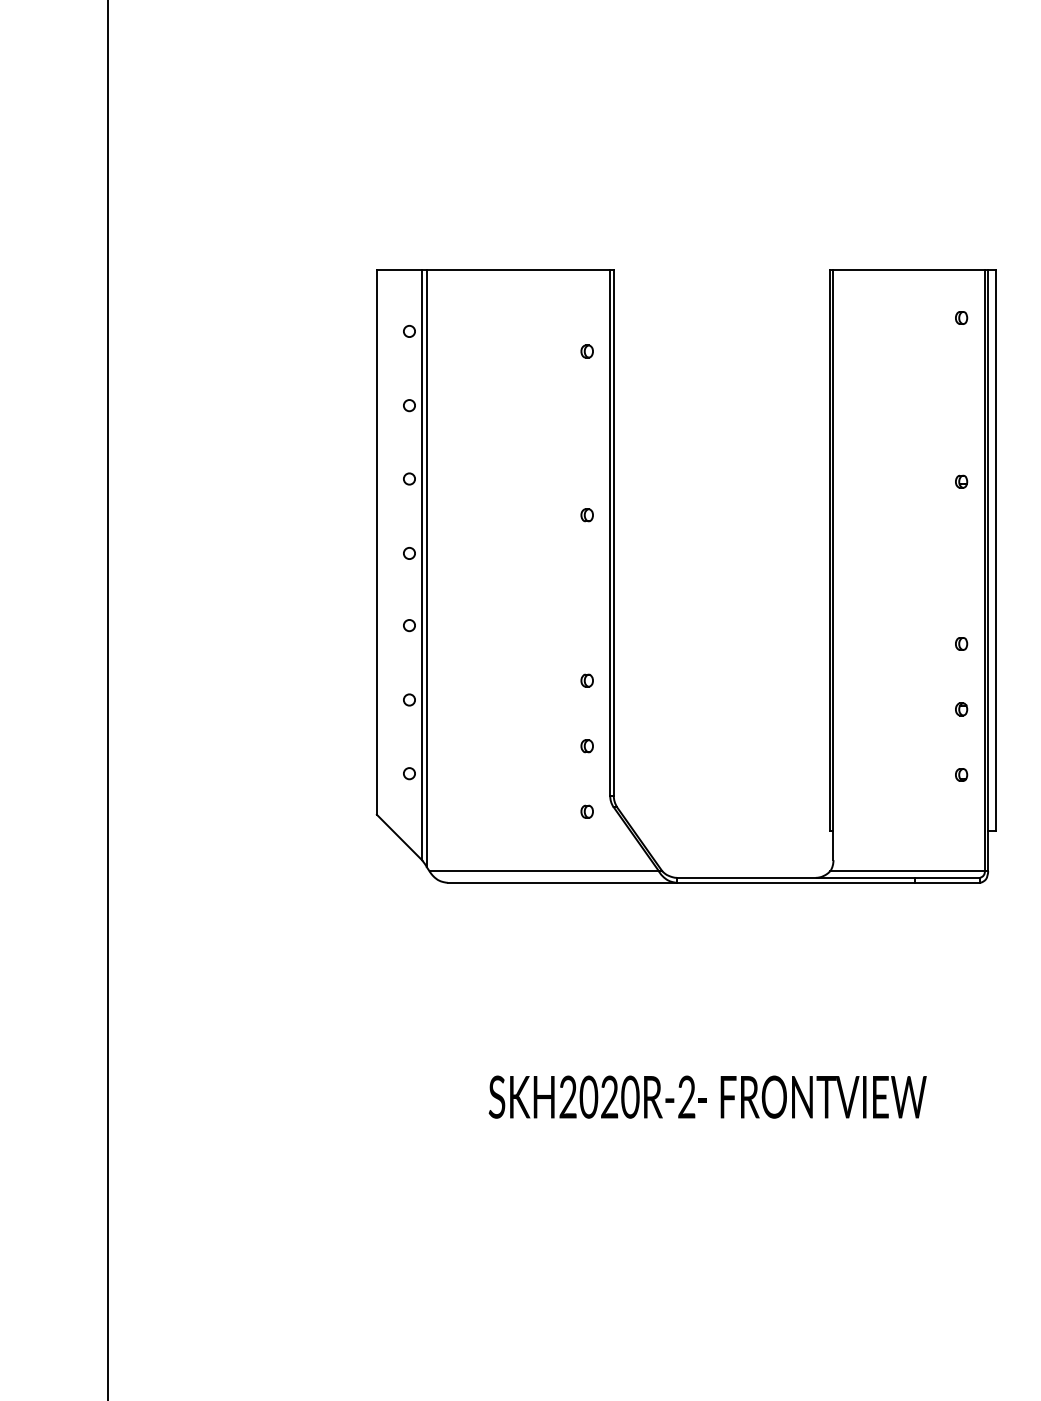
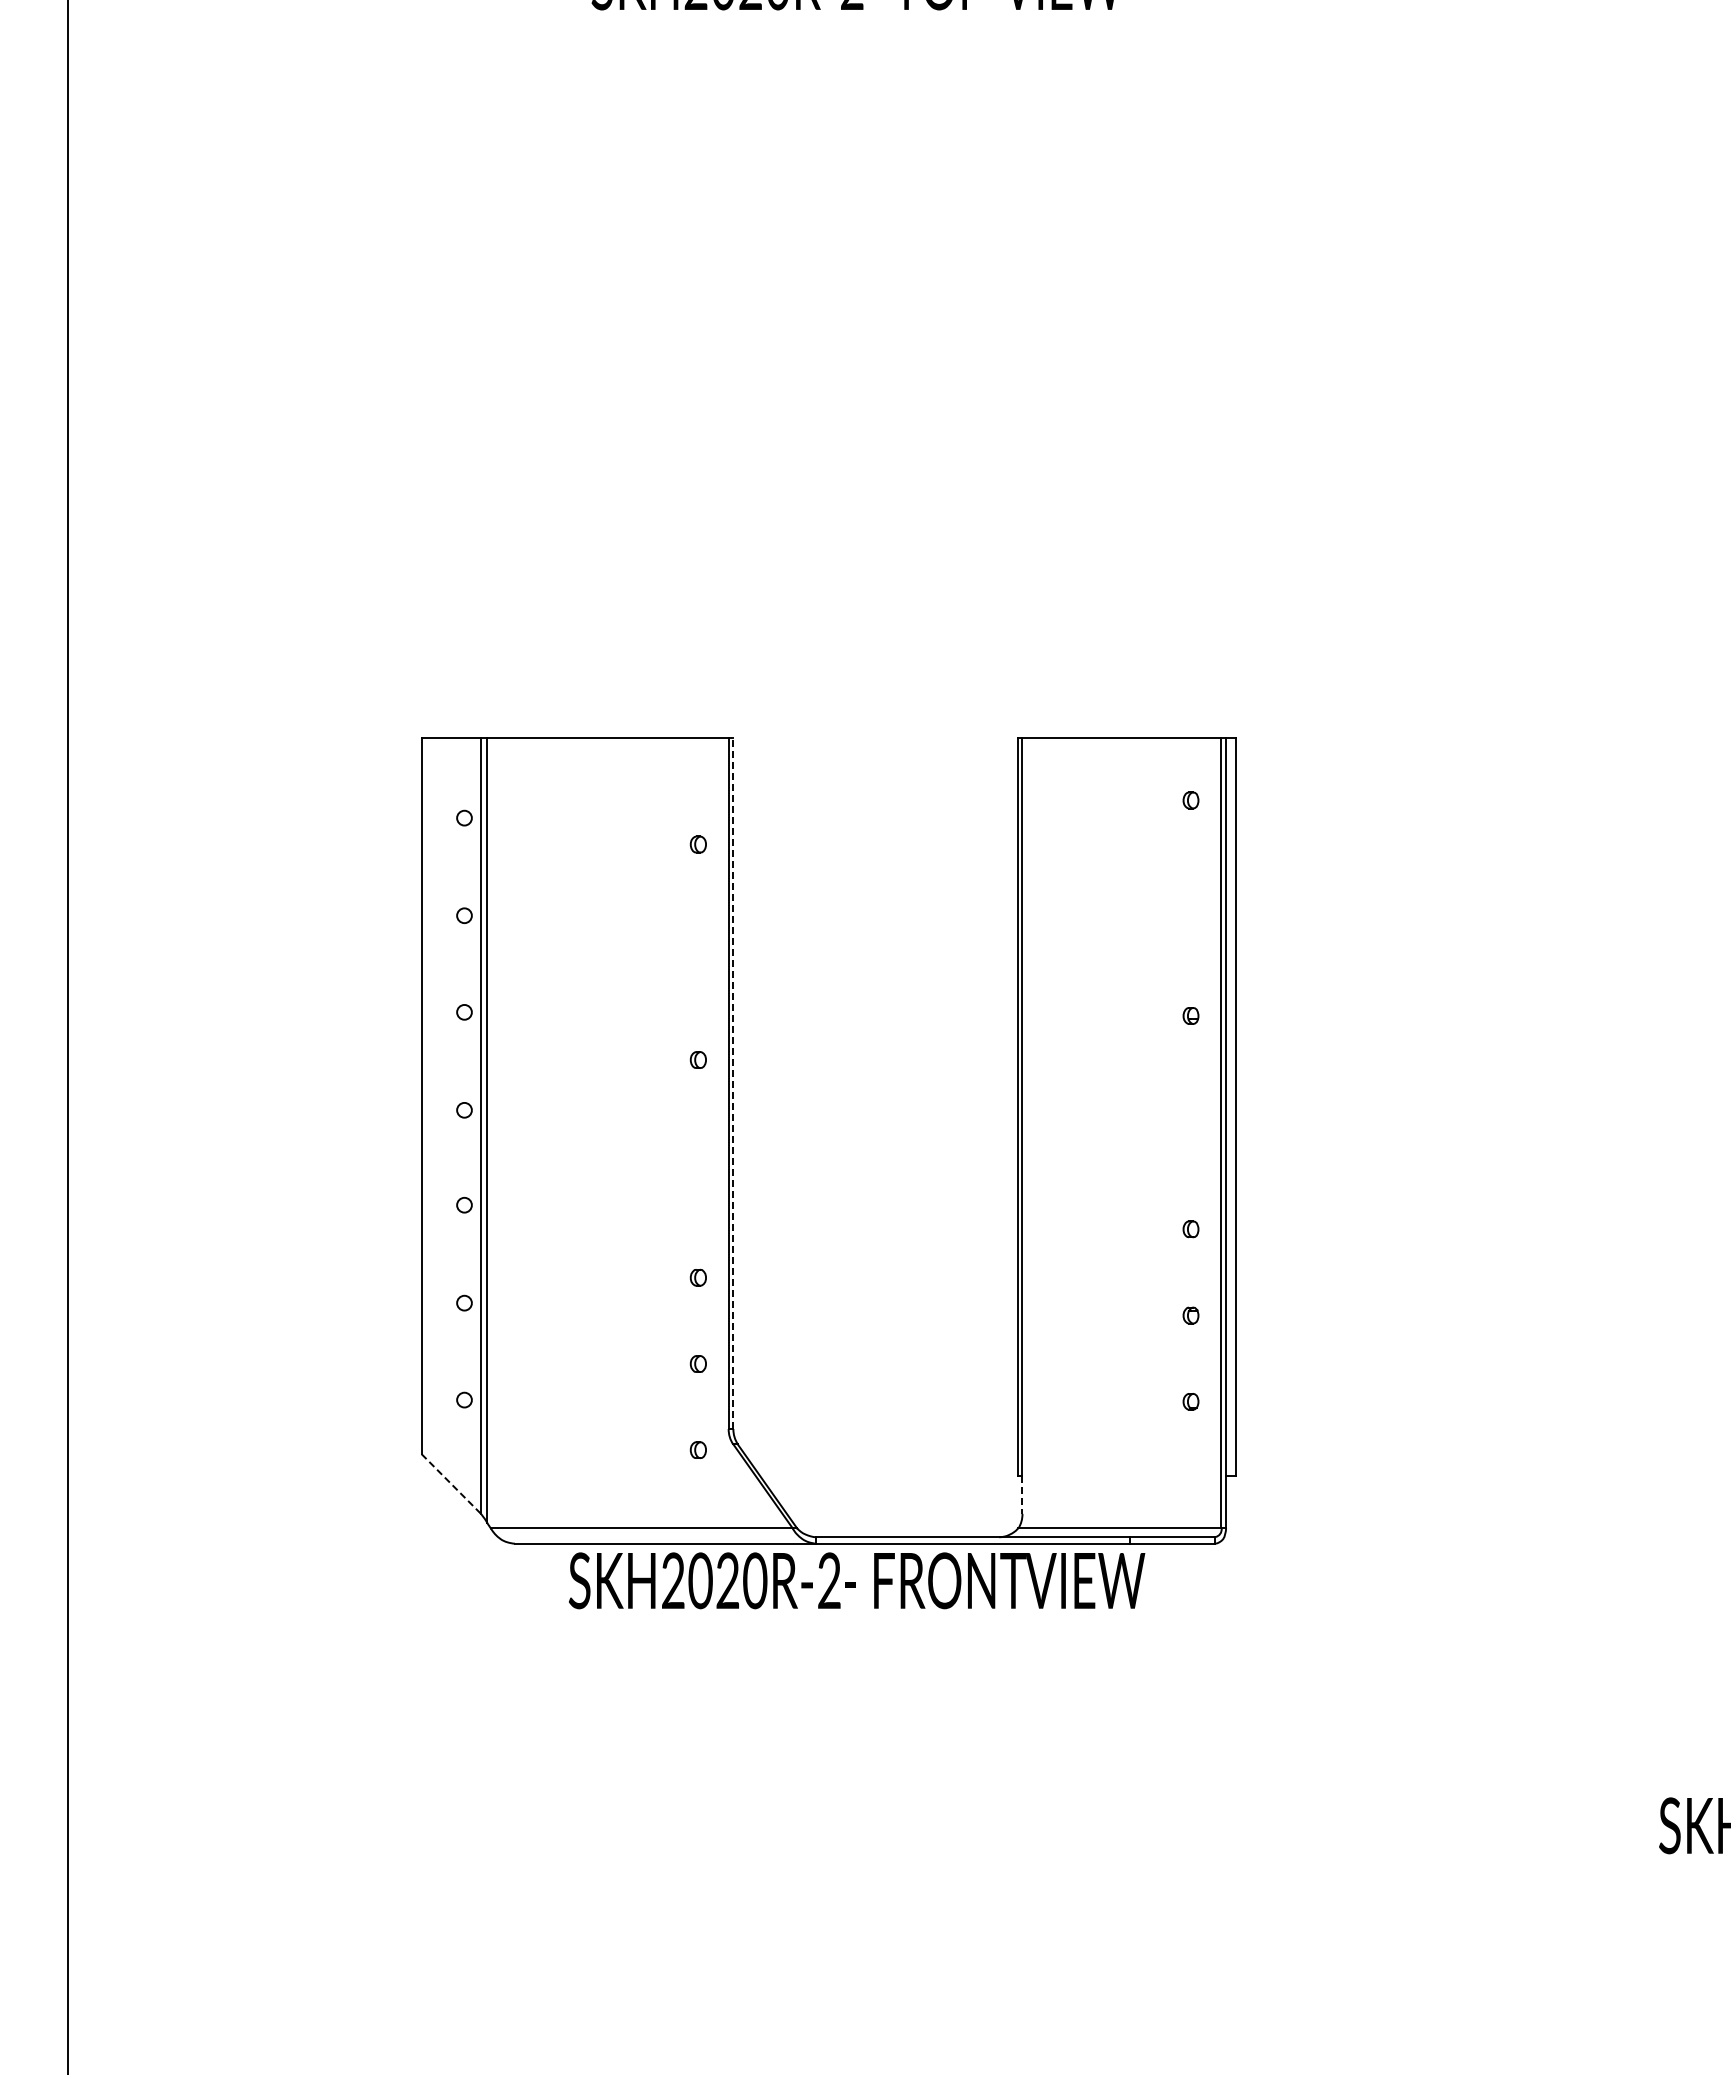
line: (613, 533) -> (733, 1083), solid -> dashed
line: (399, 837) -> (451, 1484), solid -> dashed
line: (833, 846) -> (1022, 1495), solid -> dashed
text: (708, 1096) -> (857, 1580), moved

